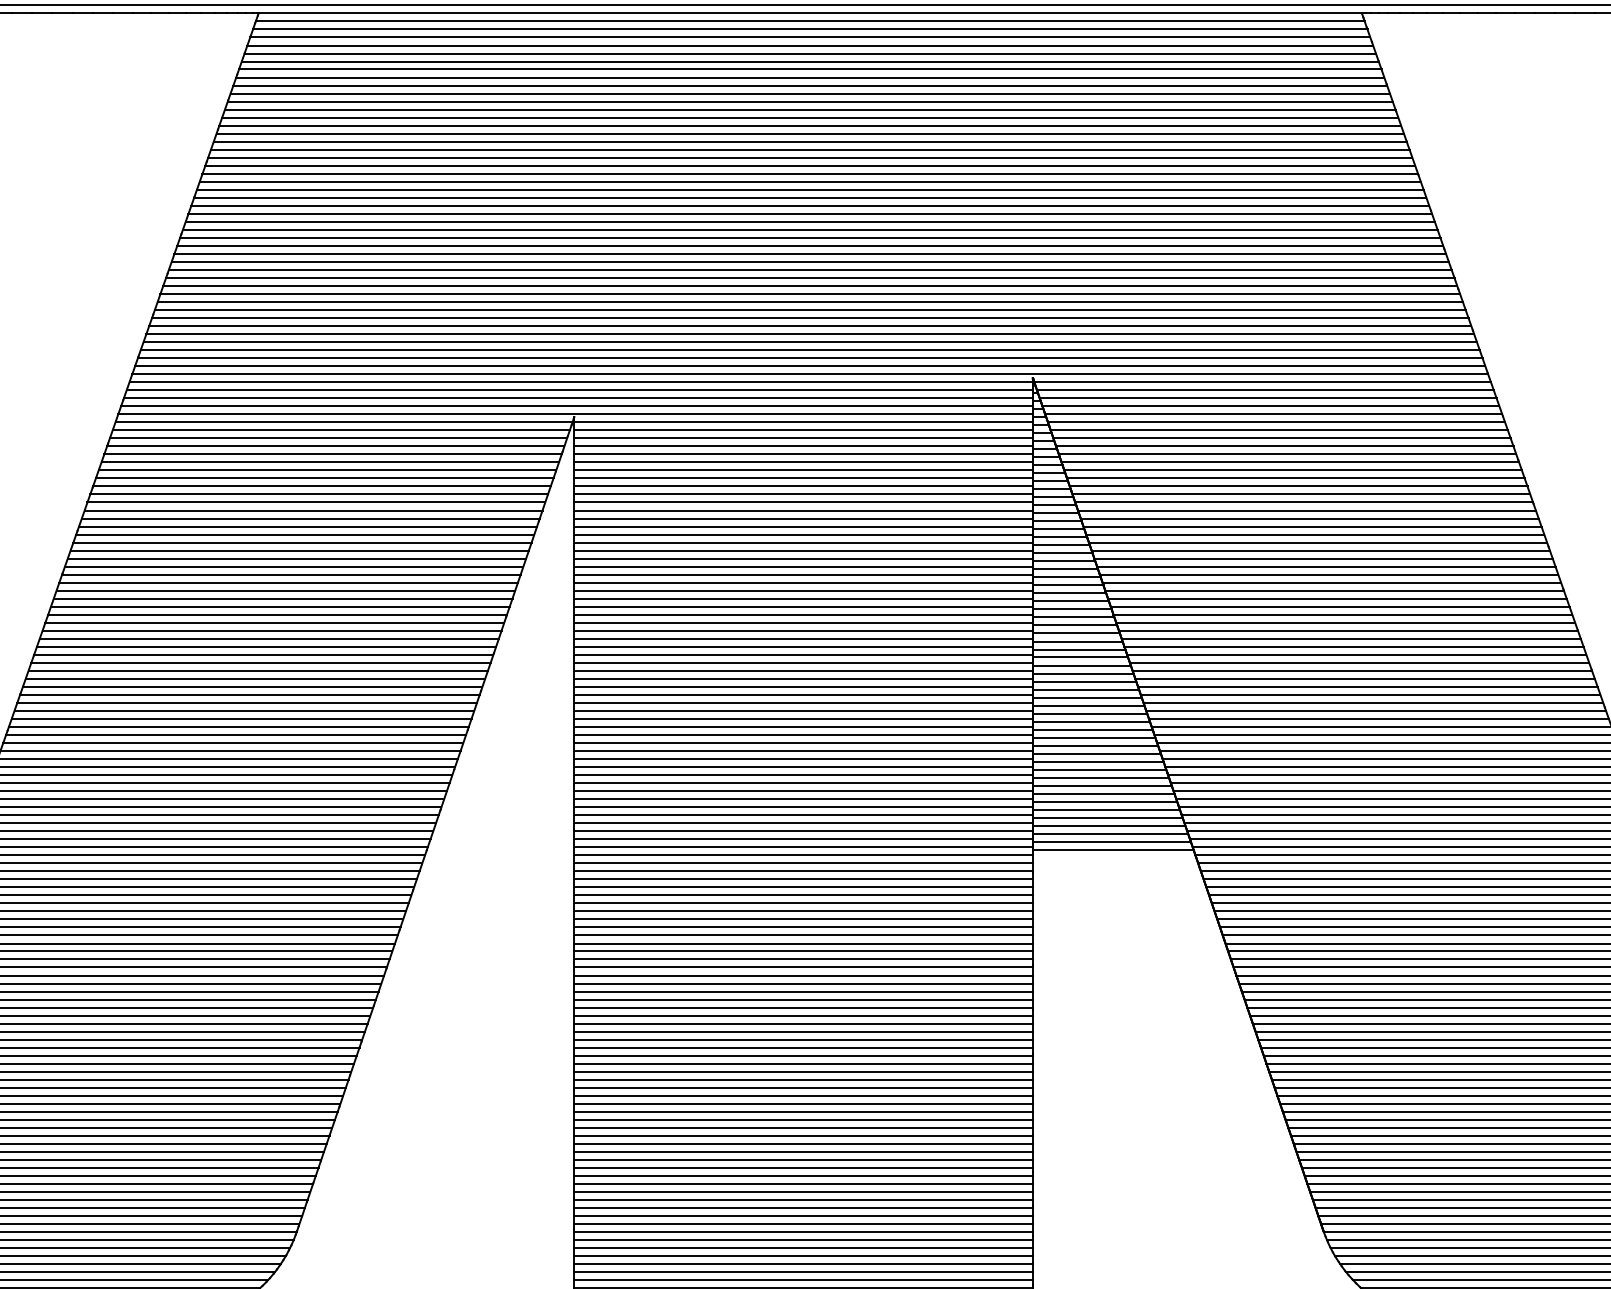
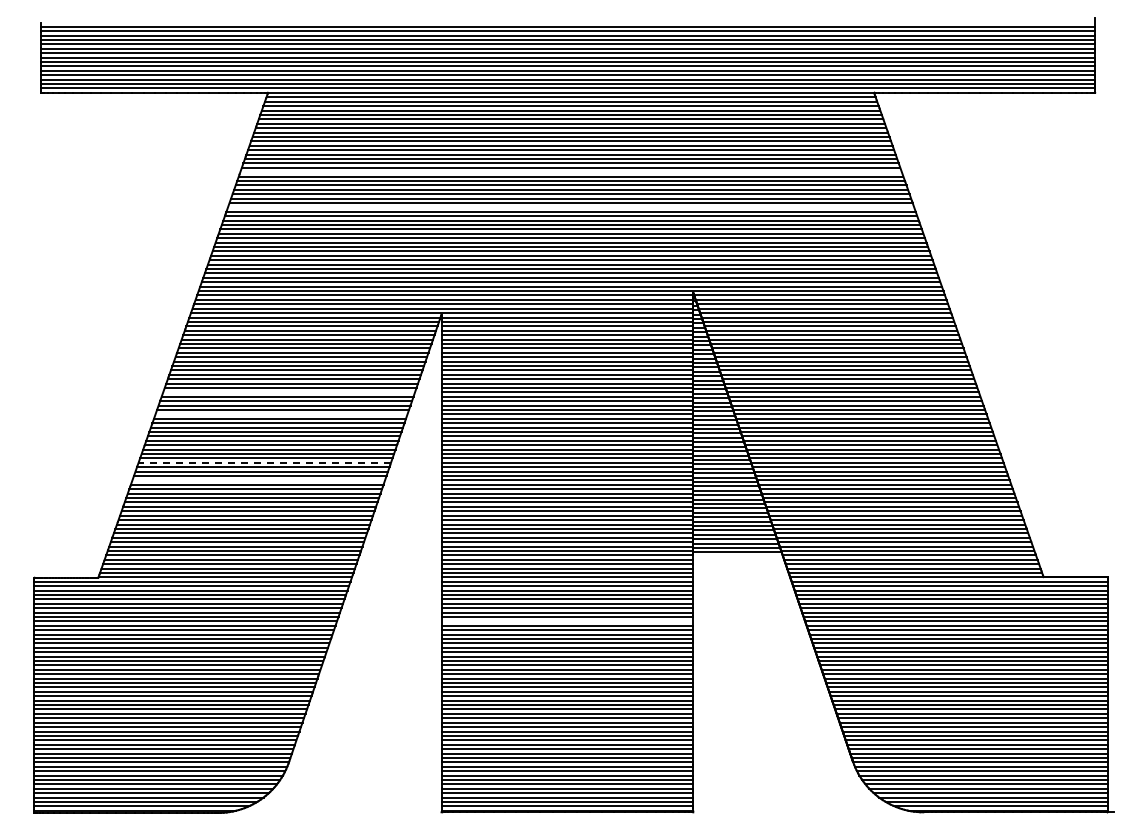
line: (809, 158) -> (570, 172), removed
line: (809, 222) -> (570, 207), removed
line: (297, 558) -> (289, 392), removed
line: (283, 598) -> (281, 414), removed
line: (252, 686) -> (264, 462), solid -> dashed
line: (241, 719) -> (258, 480), removed
line: (803, 975) -> (567, 621), removed

